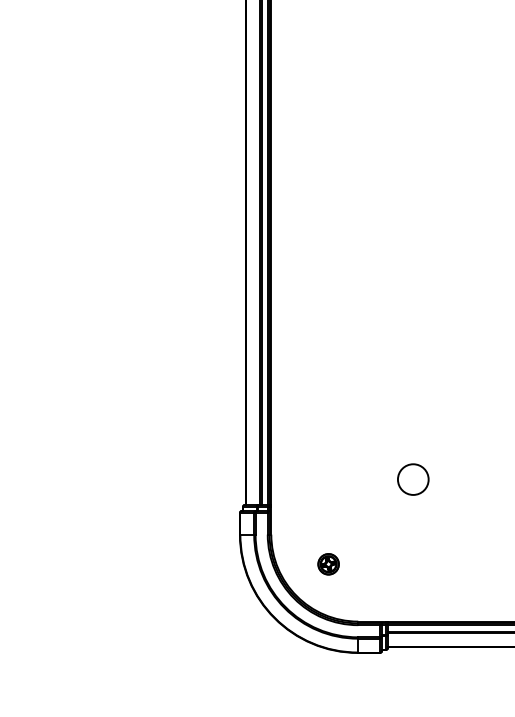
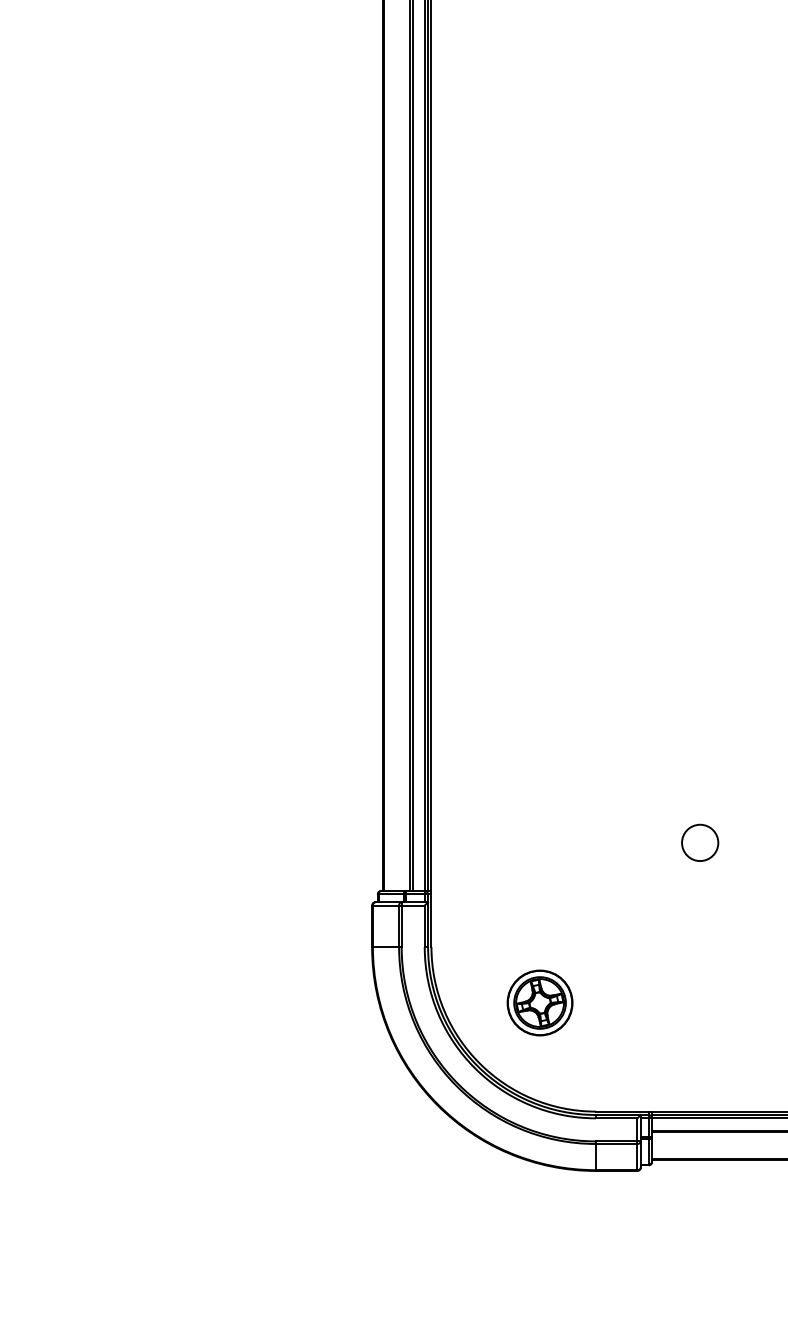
circle: (412, 479) -> (698, 842), size x0.62
part: (328, 564) -> (539, 1003), size x1.67

